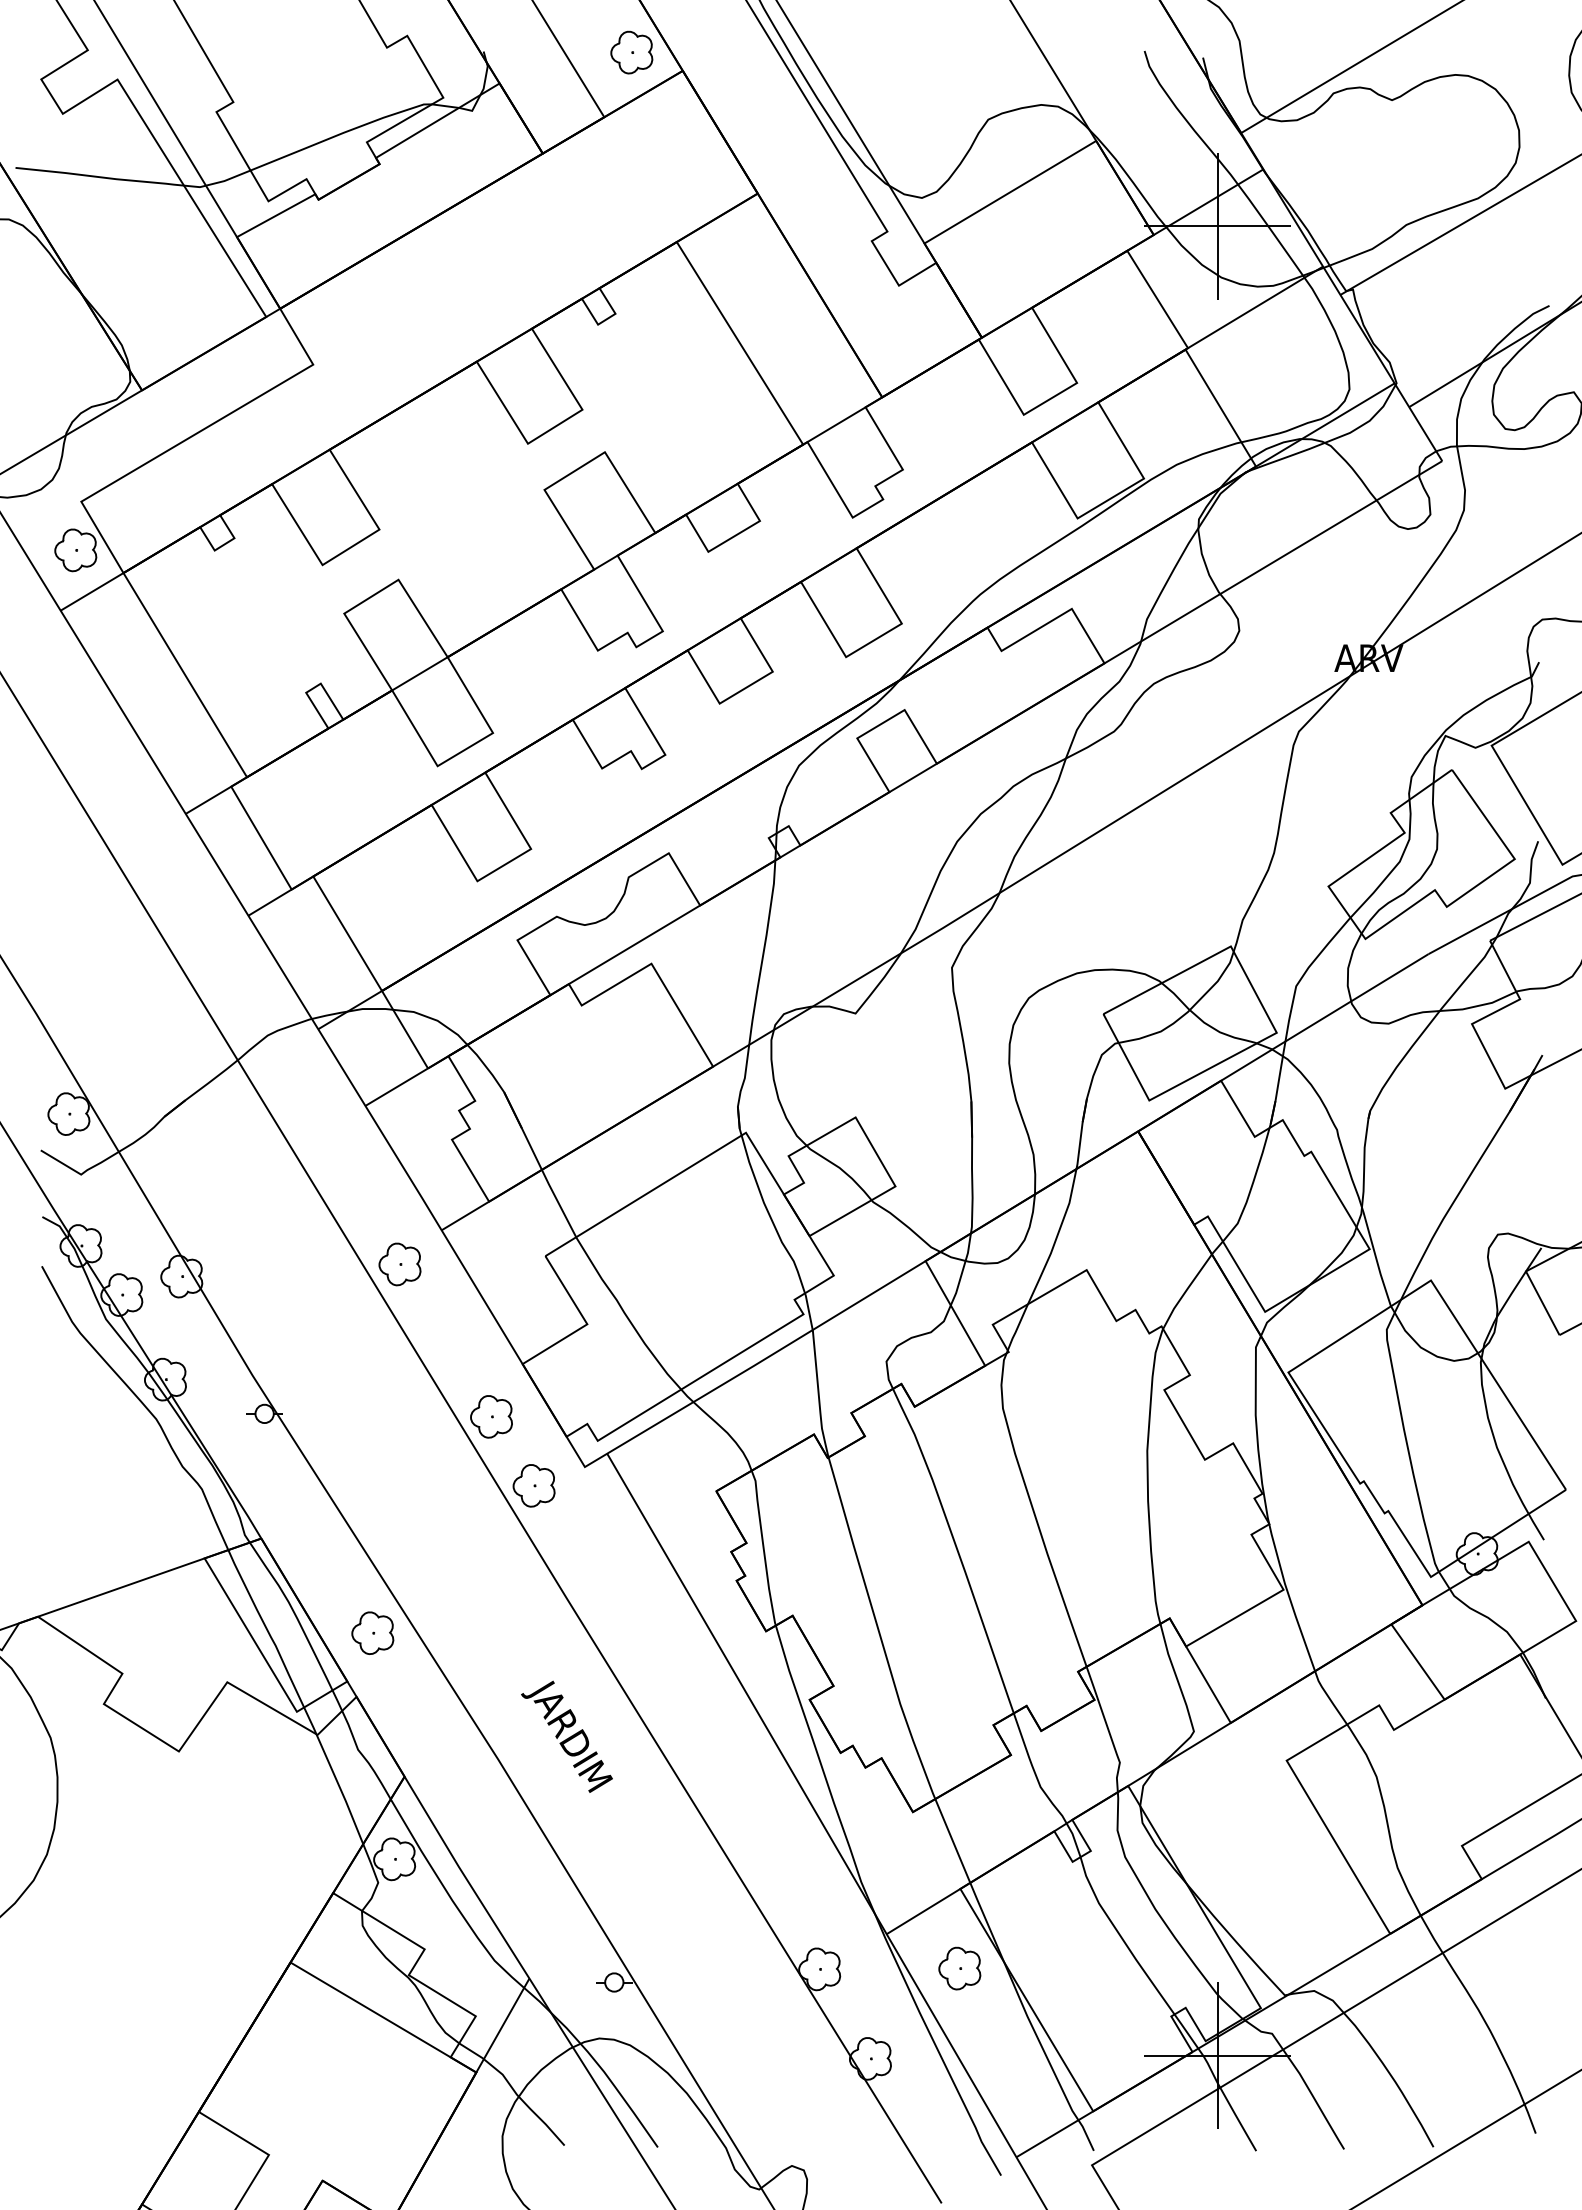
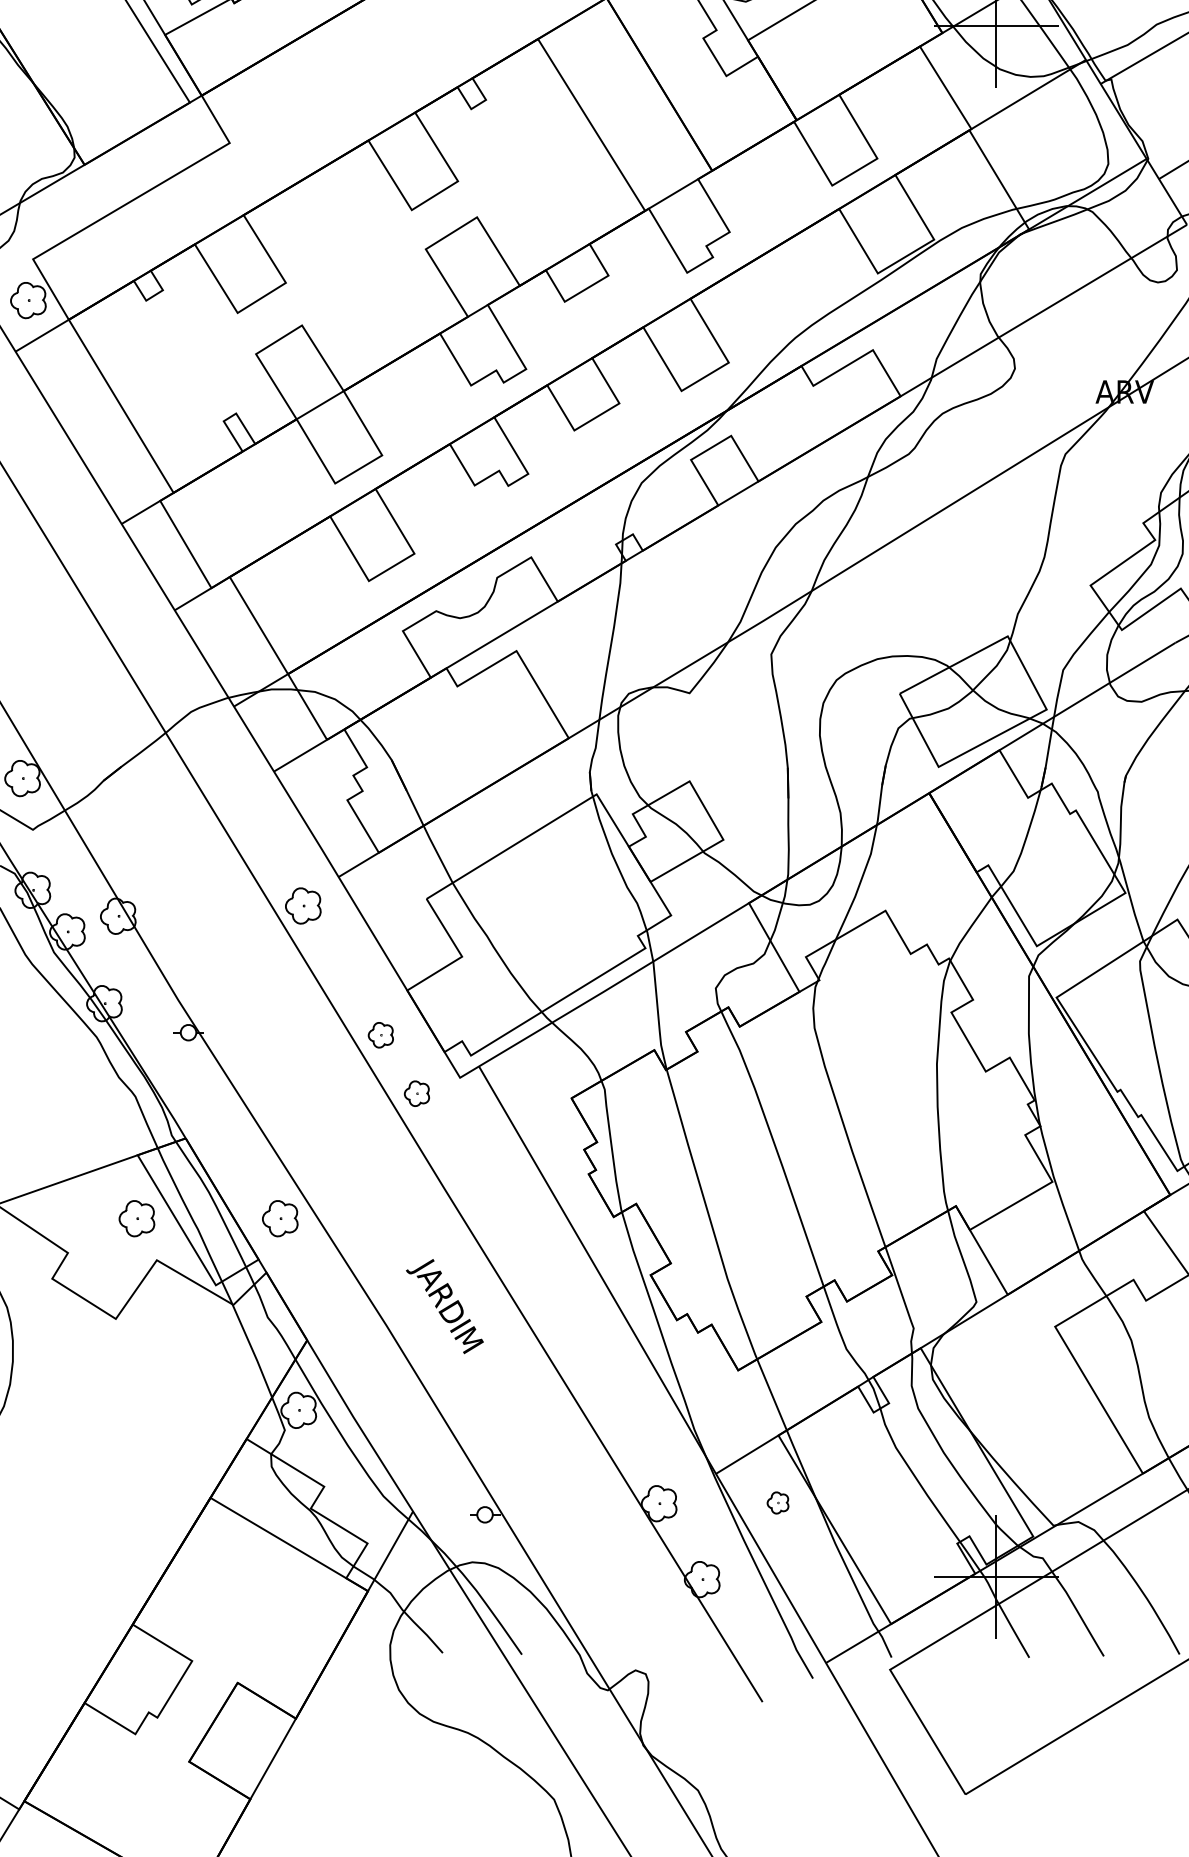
part: (491, 1416) -> (380, 1034), size x0.7
part: (533, 1485) -> (416, 1093), size x0.7
part: (203, 1632) -> (136, 1218), added
part: (959, 1968) -> (777, 1502), size x0.6

